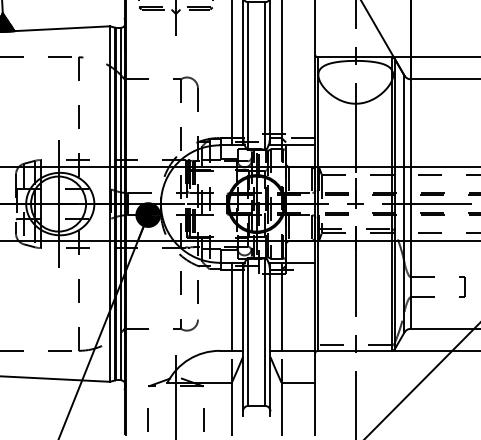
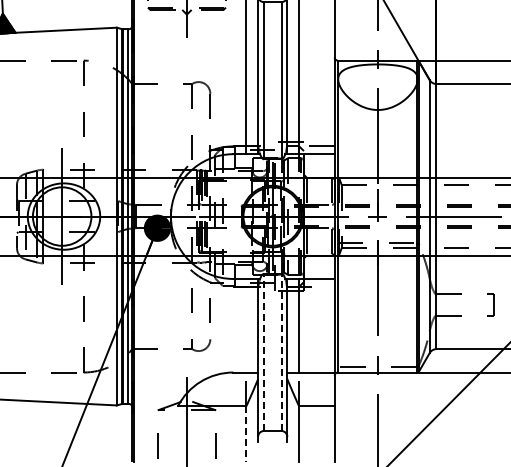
line: (232, 306) -> (246, 325), removed
line: (248, 331) -> (263, 352), solid -> dashed
line: (264, 331) -> (281, 352), solid -> dashed
line: (232, 409) -> (246, 434), solid -> dashed

